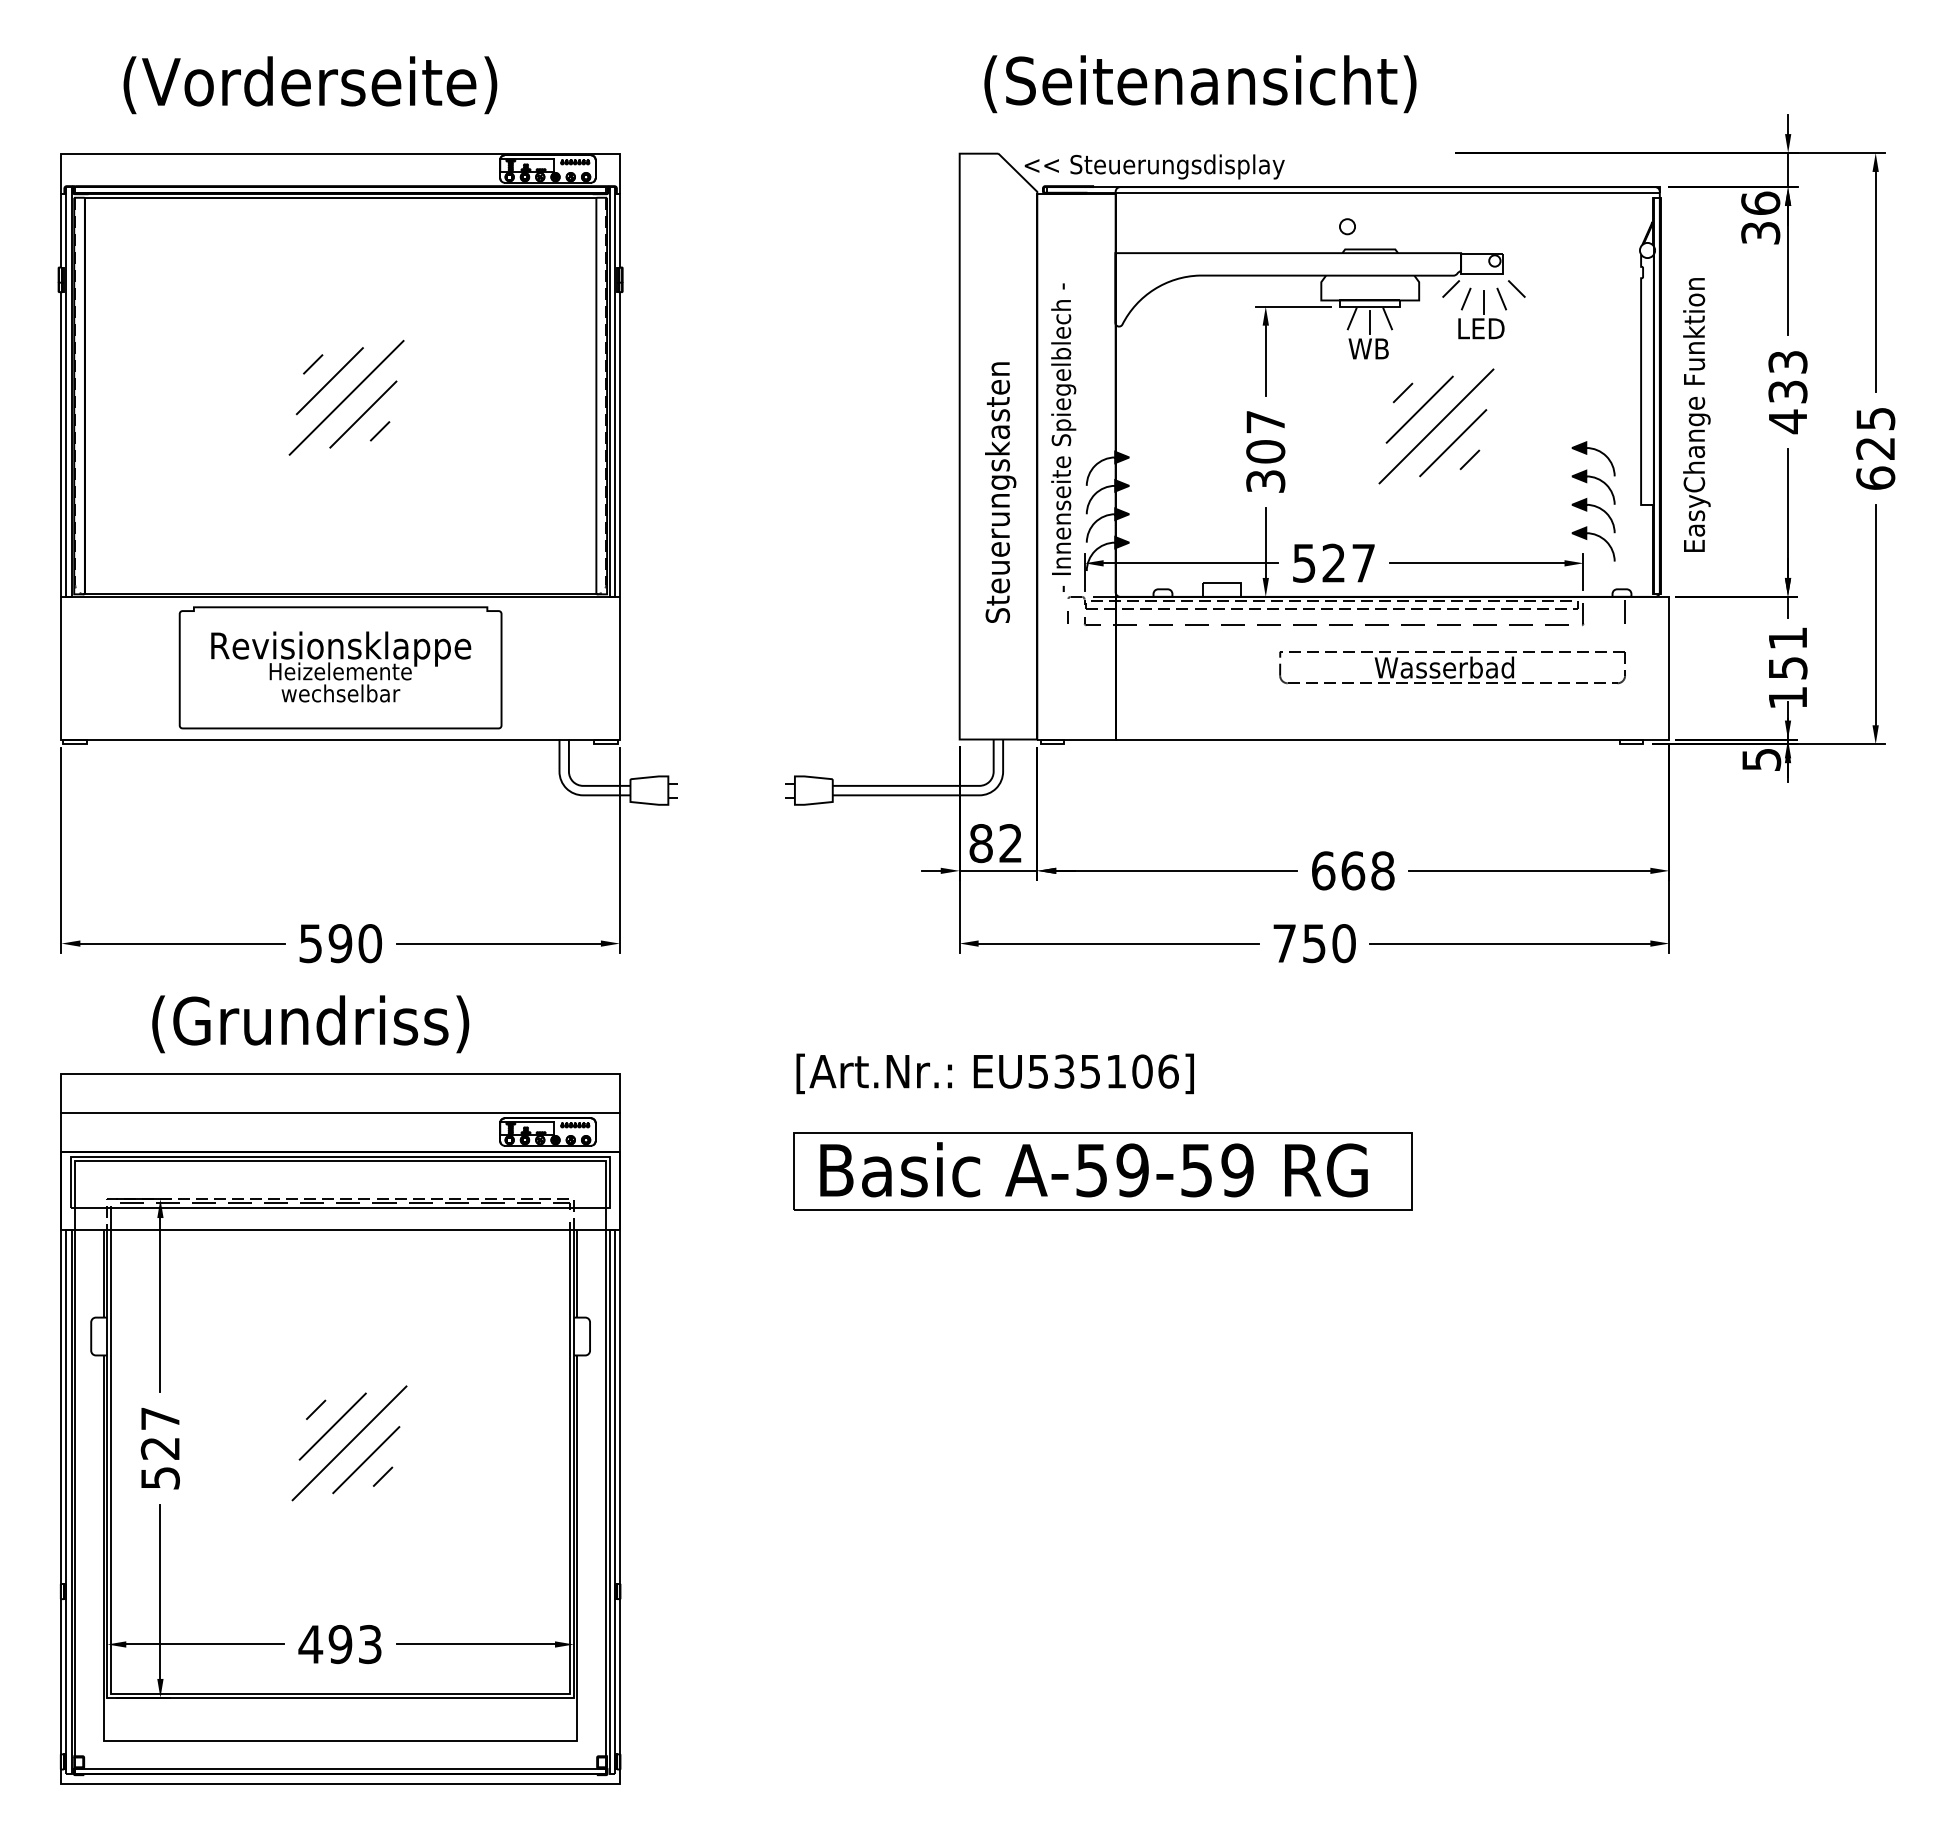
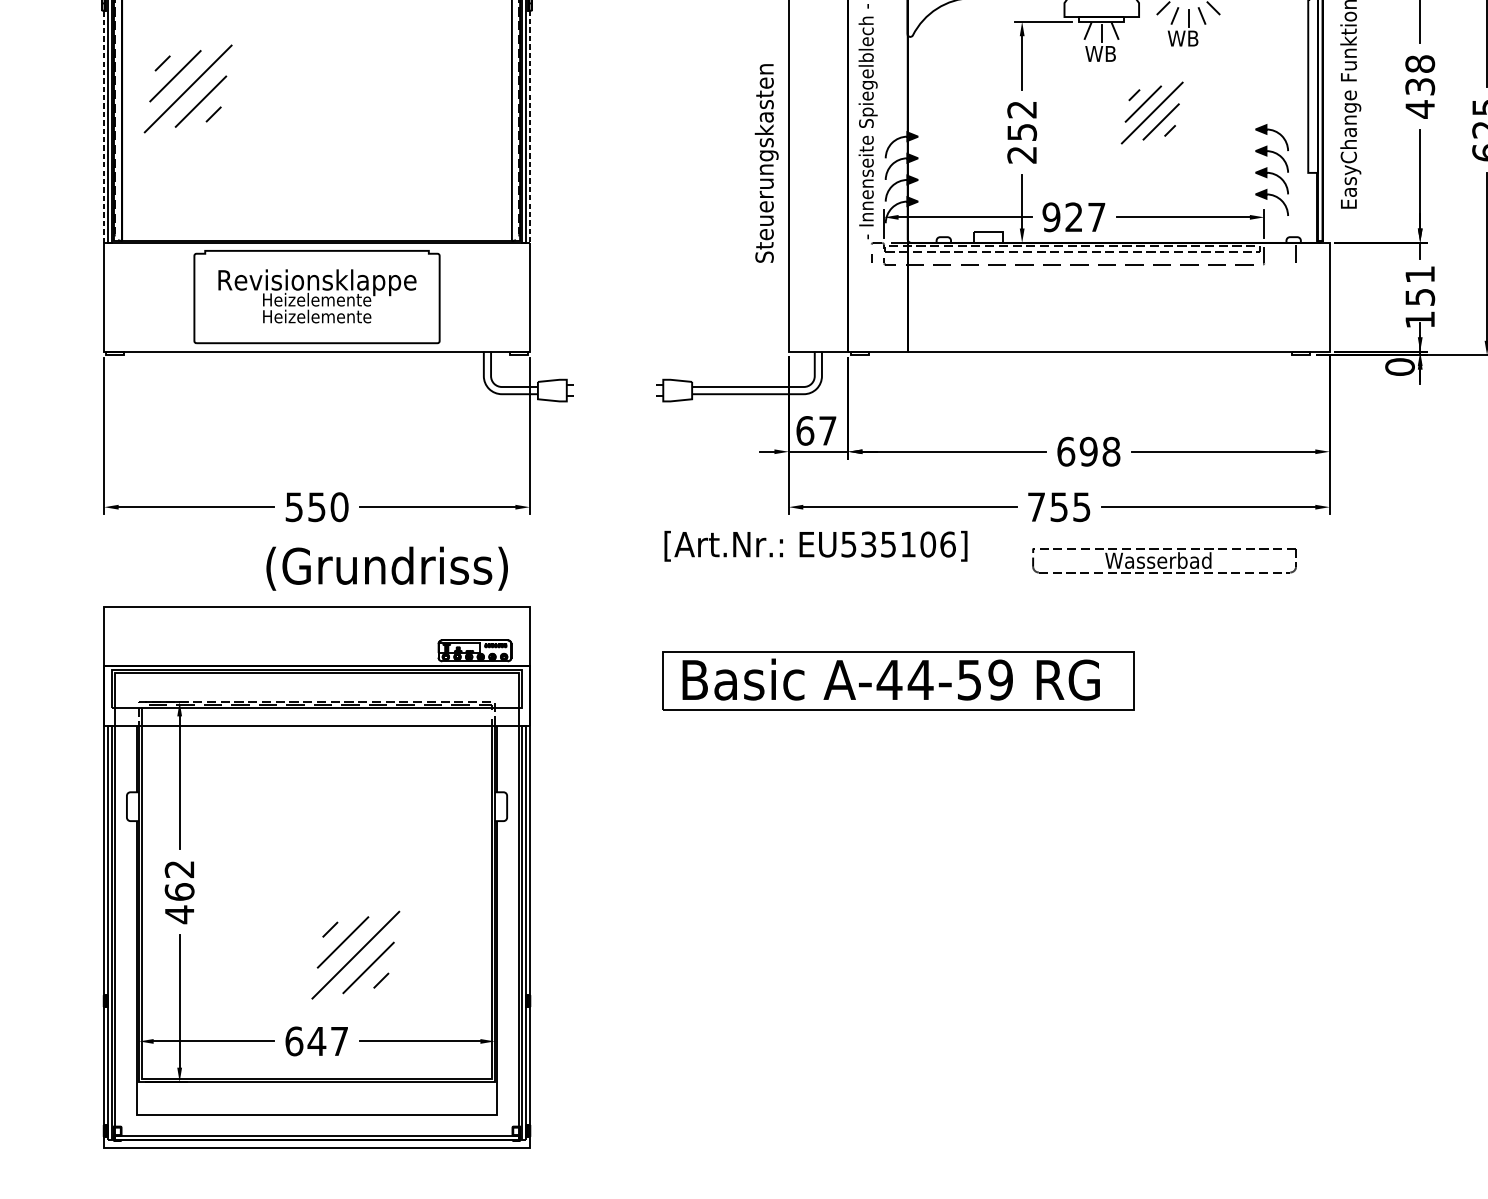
text: (1480, 328) -> (1185, 38), LED -> WB
text: (1787, 361) -> (1419, 63), 433 -> 438
part: (346, 397) -> (188, 88), moved
part: (1436, 426) -> (1152, 113), size x0.7
line: (61, 444) -> (104, 126), solid -> dashed
line: (619, 445) -> (529, 127), solid -> dashed
text: (1265, 451) -> (1021, 132), 307 -> 252
text: (1000, 492) -> (766, 163), moved
text: (1303, 562) -> (1050, 216), 527 -> 927
part: (1452, 667) -> (1164, 560), moved
text: (340, 693) -> (316, 316), wechselbar -> Heizelemente
text: (1761, 759) -> (1400, 366), 5 -> 0
text: (995, 843) -> (816, 430), 82 -> 67
text: (1353, 870) -> (1089, 451), 668 -> 698
text: (340, 943) -> (316, 507), 590 -> 550
text: (1343, 943) -> (1081, 507), 750 -> 755
text: (310, 1024) -> (387, 568), moved
text: (994, 1073) -> (815, 546), moved
line: (340, 1113) -> (316, 636), removed
text: (1111, 1170) -> (904, 680), A-59-59 -> A-44-59
part: (349, 1443) -> (355, 955), moved
text: (159, 1448) -> (178, 892), 527 -> 462
text: (339, 1644) -> (316, 1041), 493 -> 647

